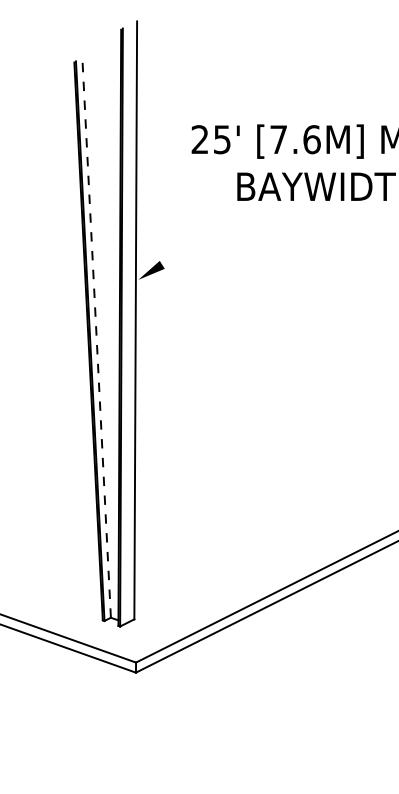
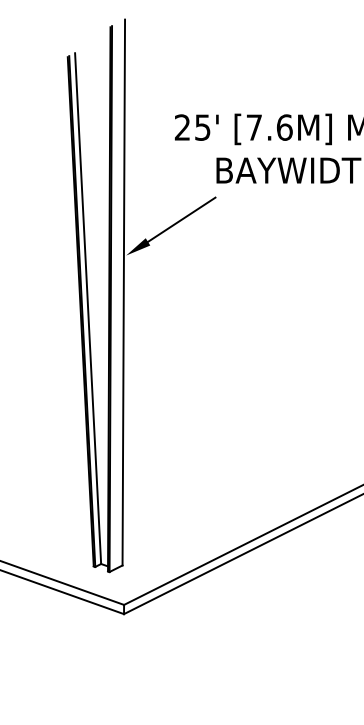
line: (198, 240) -> (181, 219), added
line: (97, 337) -> (88, 308), dashed -> solid

